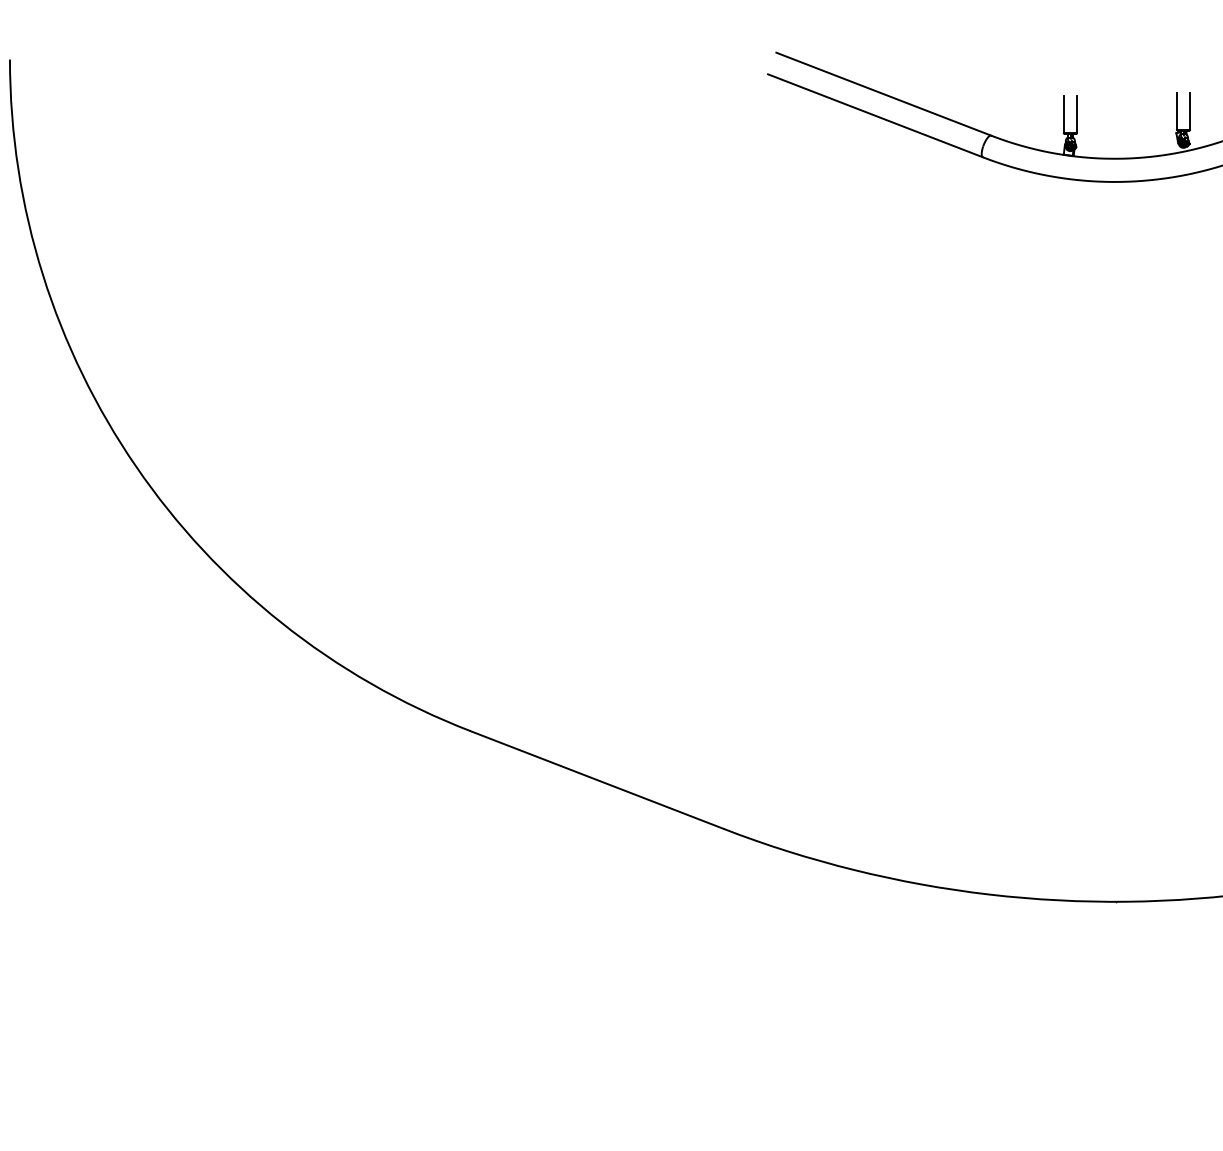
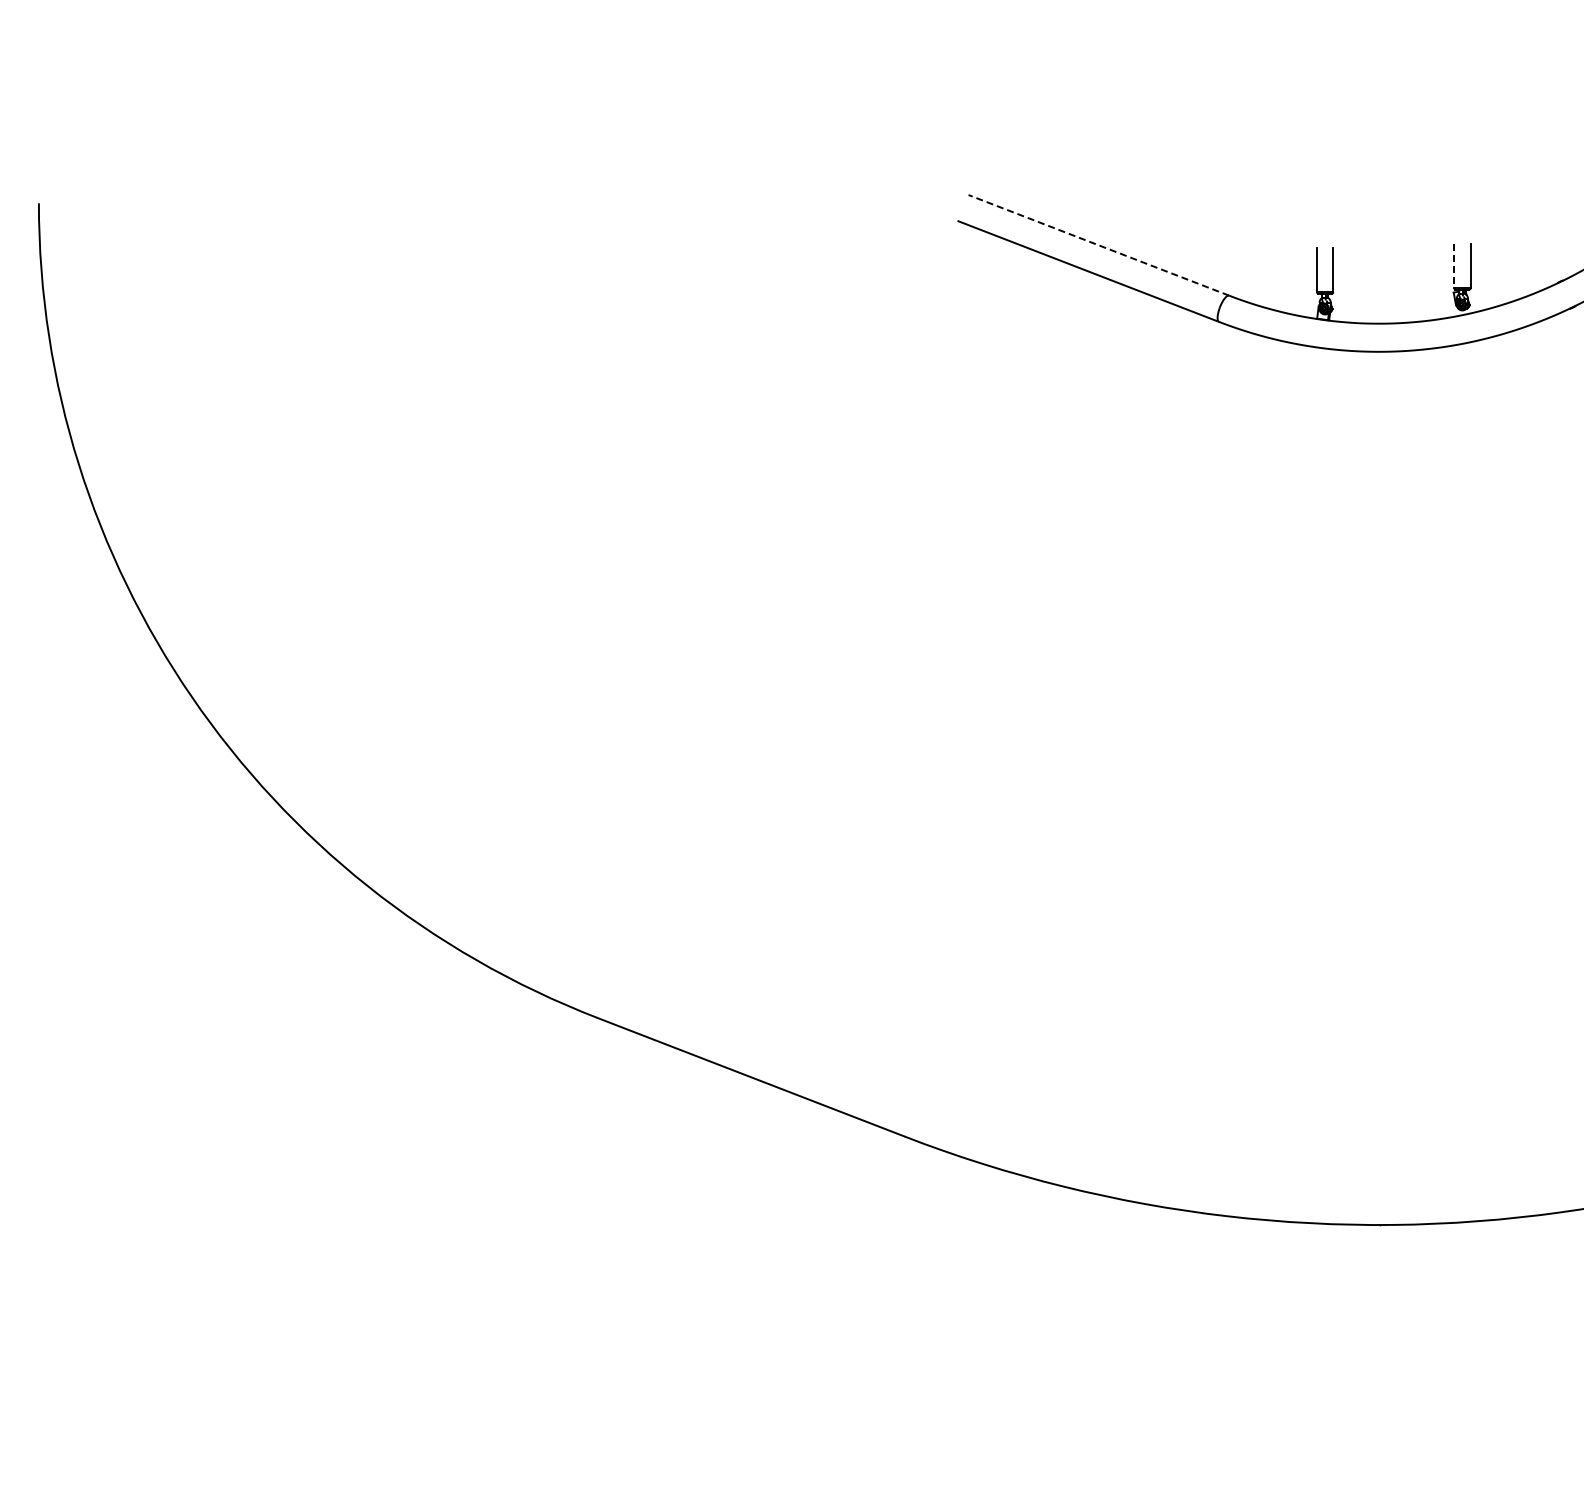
line: (883, 94) -> (1098, 245), solid -> dashed
line: (1176, 111) -> (1454, 266), solid -> dashed

